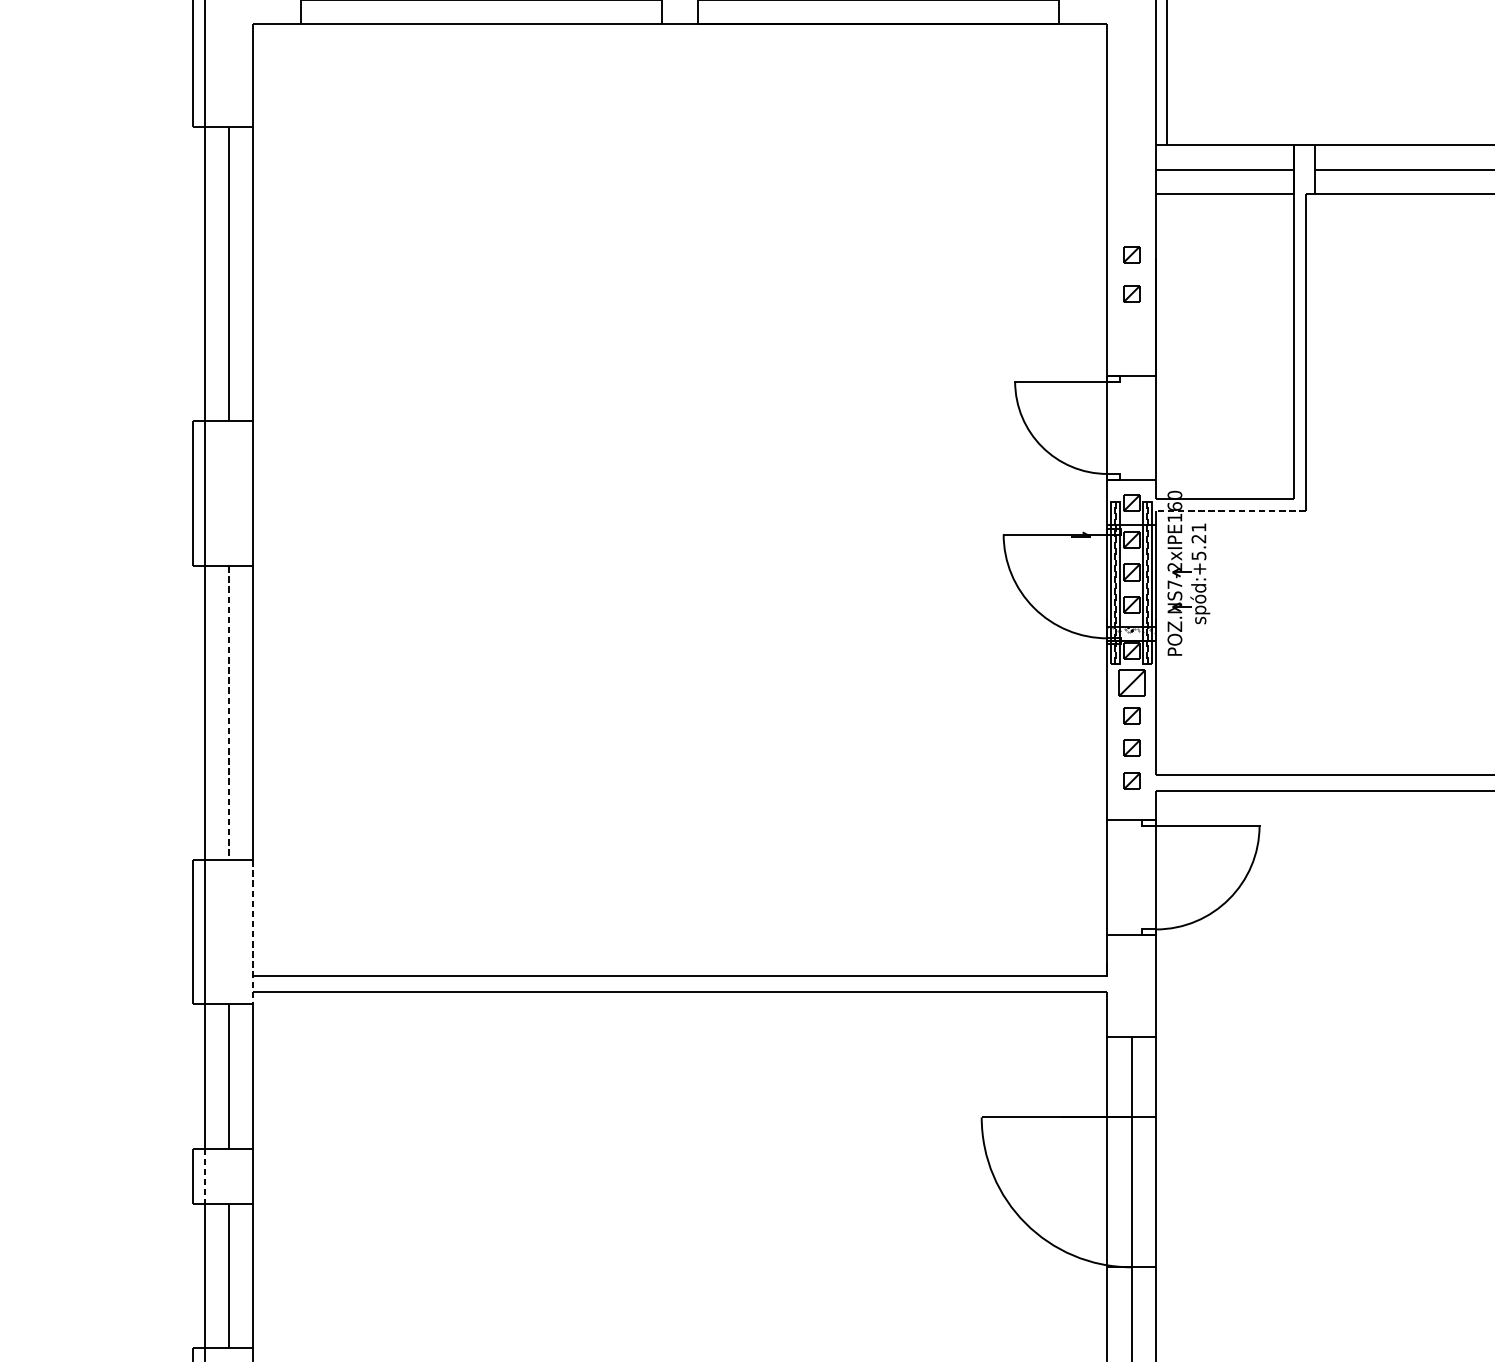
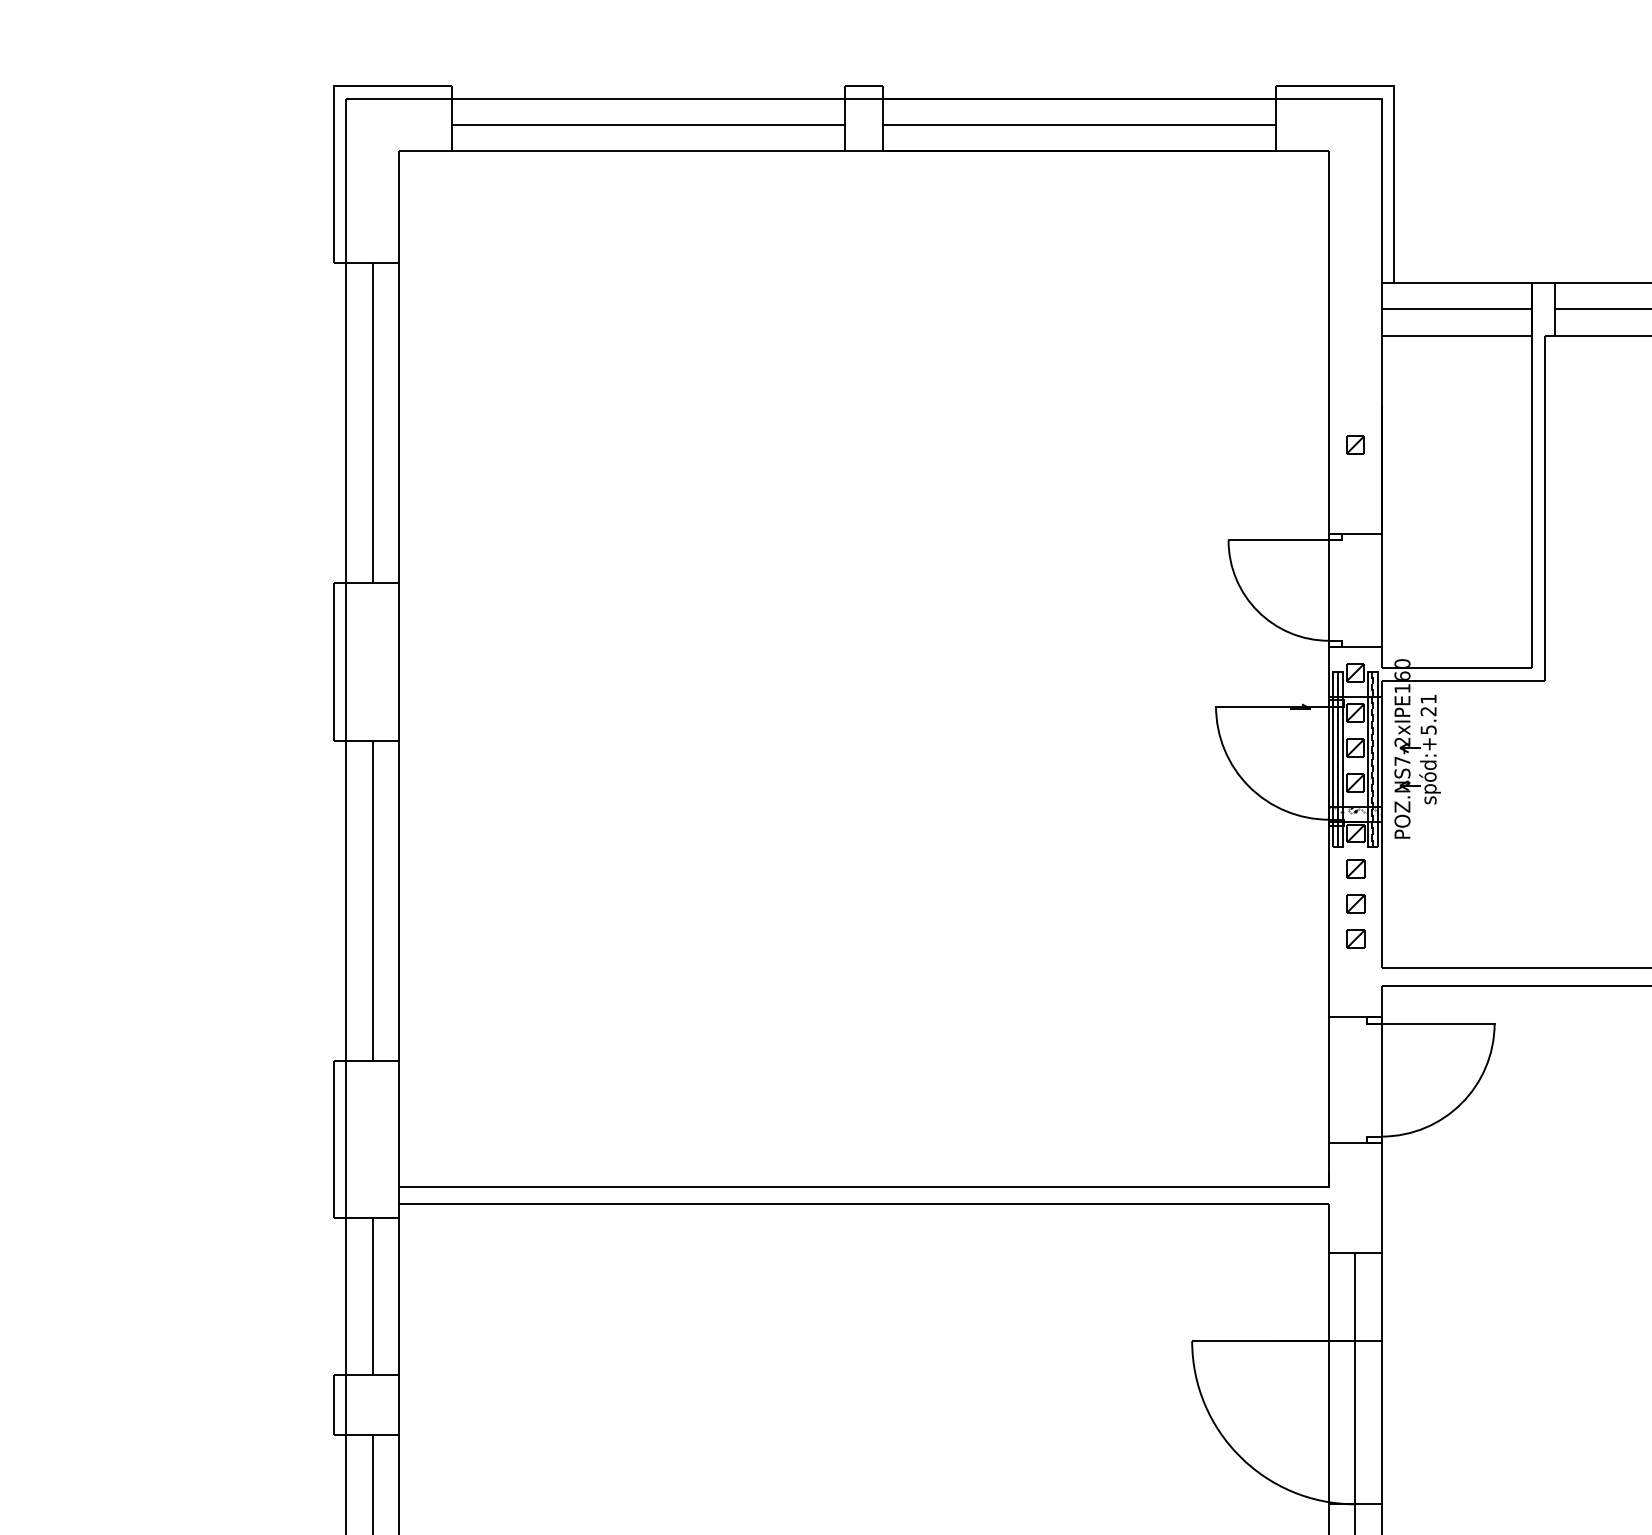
part: (1131, 254) -> (1355, 401), removed
line: (1230, 510) -> (1463, 680), dashed -> solid
part: (1131, 683) -> (1355, 868), size x0.62
line: (228, 713) -> (372, 901), dashed -> solid
part: (1131, 780) -> (1355, 974), removed
line: (252, 933) -> (398, 1140), dashed -> solid
line: (204, 1176) -> (346, 1405), dashed -> solid

